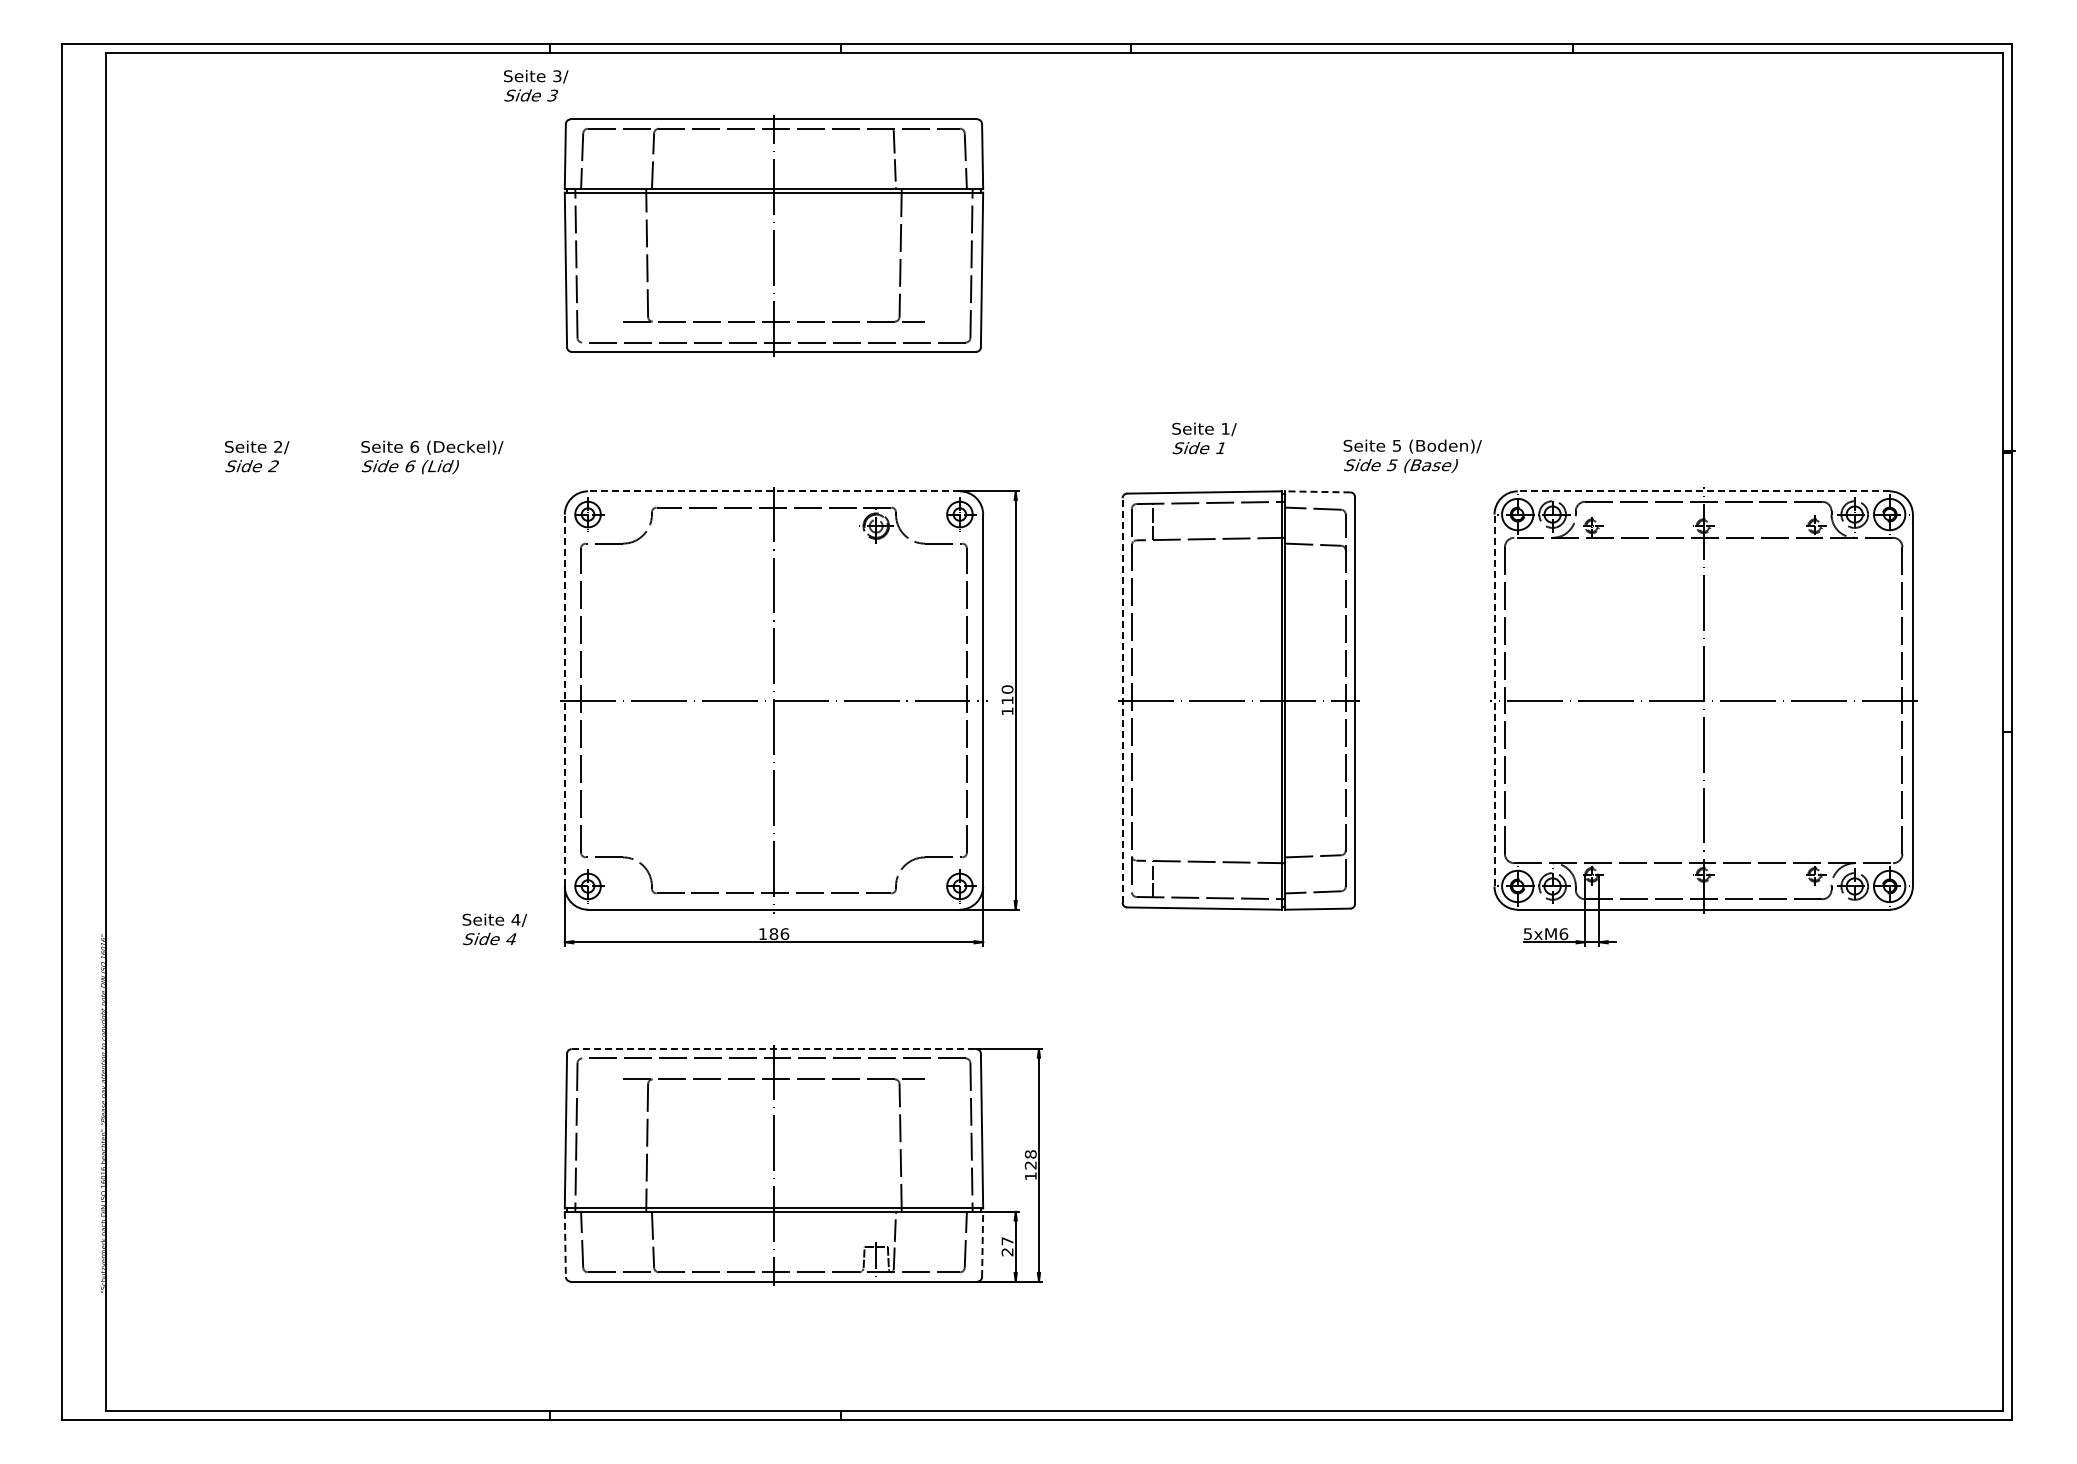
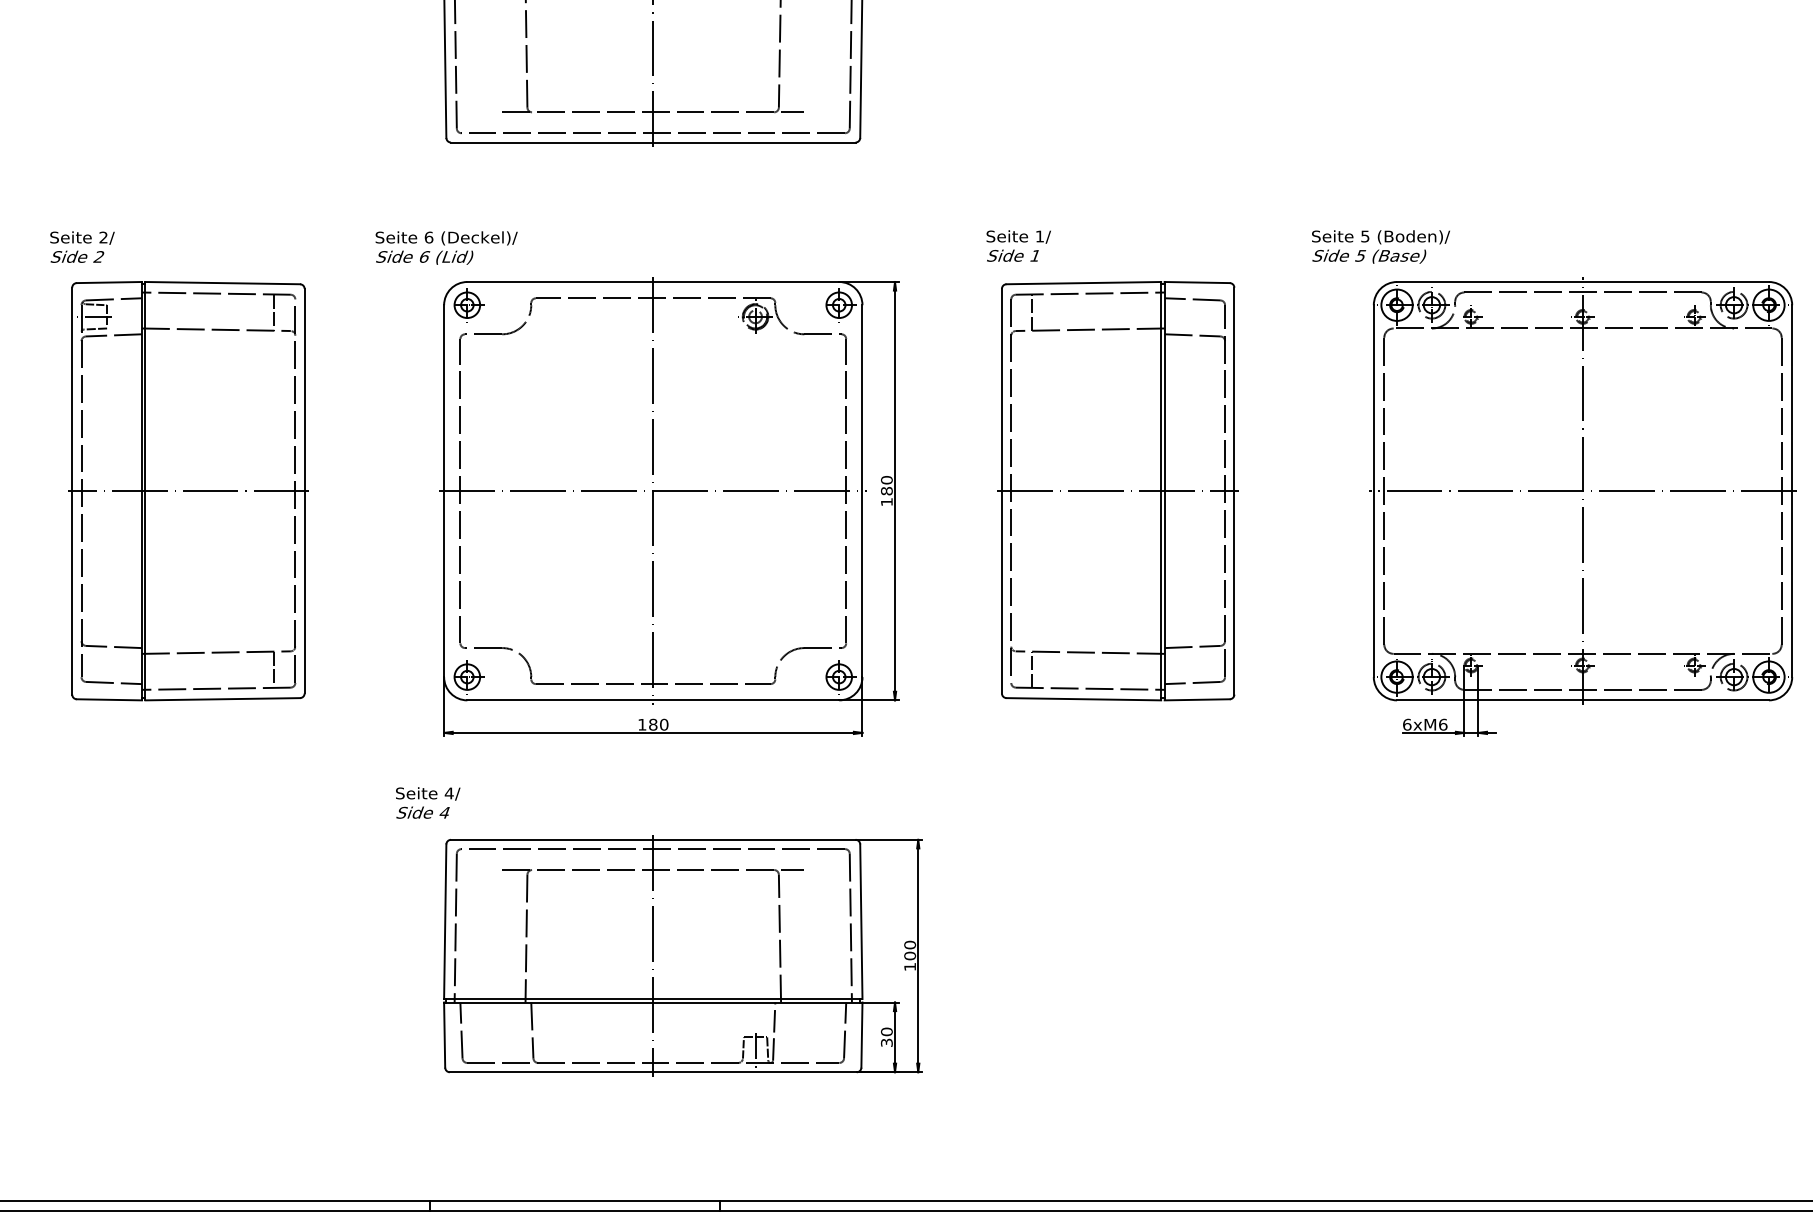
text: (1204, 438) -> (1018, 246), moved
text: (257, 456) -> (82, 247), moved
text: (1412, 456) -> (1380, 247), moved
text: (432, 457) -> (446, 248), moved
line: (773, 491) -> (652, 282), dashed -> solid
line: (1317, 491) -> (1196, 282), dashed -> solid
line: (1703, 491) -> (1582, 282), dashed -> solid
part: (308, 700) -> (187, 491), added
line: (564, 700) -> (443, 491), dashed -> solid
text: (1007, 700) -> (886, 491), 110 -> 180
line: (1122, 700) -> (1001, 491), dashed -> solid
line: (1494, 700) -> (1373, 491), dashed -> solid
text: (494, 929) -> (427, 803), moved
text: (784, 933) -> (663, 724), 186 -> 180
text: (1527, 934) -> (1406, 725), 5xM6 -> 6xM6
line: (774, 1049) -> (653, 840), dashed -> solid
text: (1030, 1159) -> (909, 950), 128 -> 100
line: (565, 1244) -> (444, 1035), dashed -> solid
line: (982, 1244) -> (861, 1035), dashed -> solid
text: (1007, 1246) -> (886, 1037), 27 -> 30

